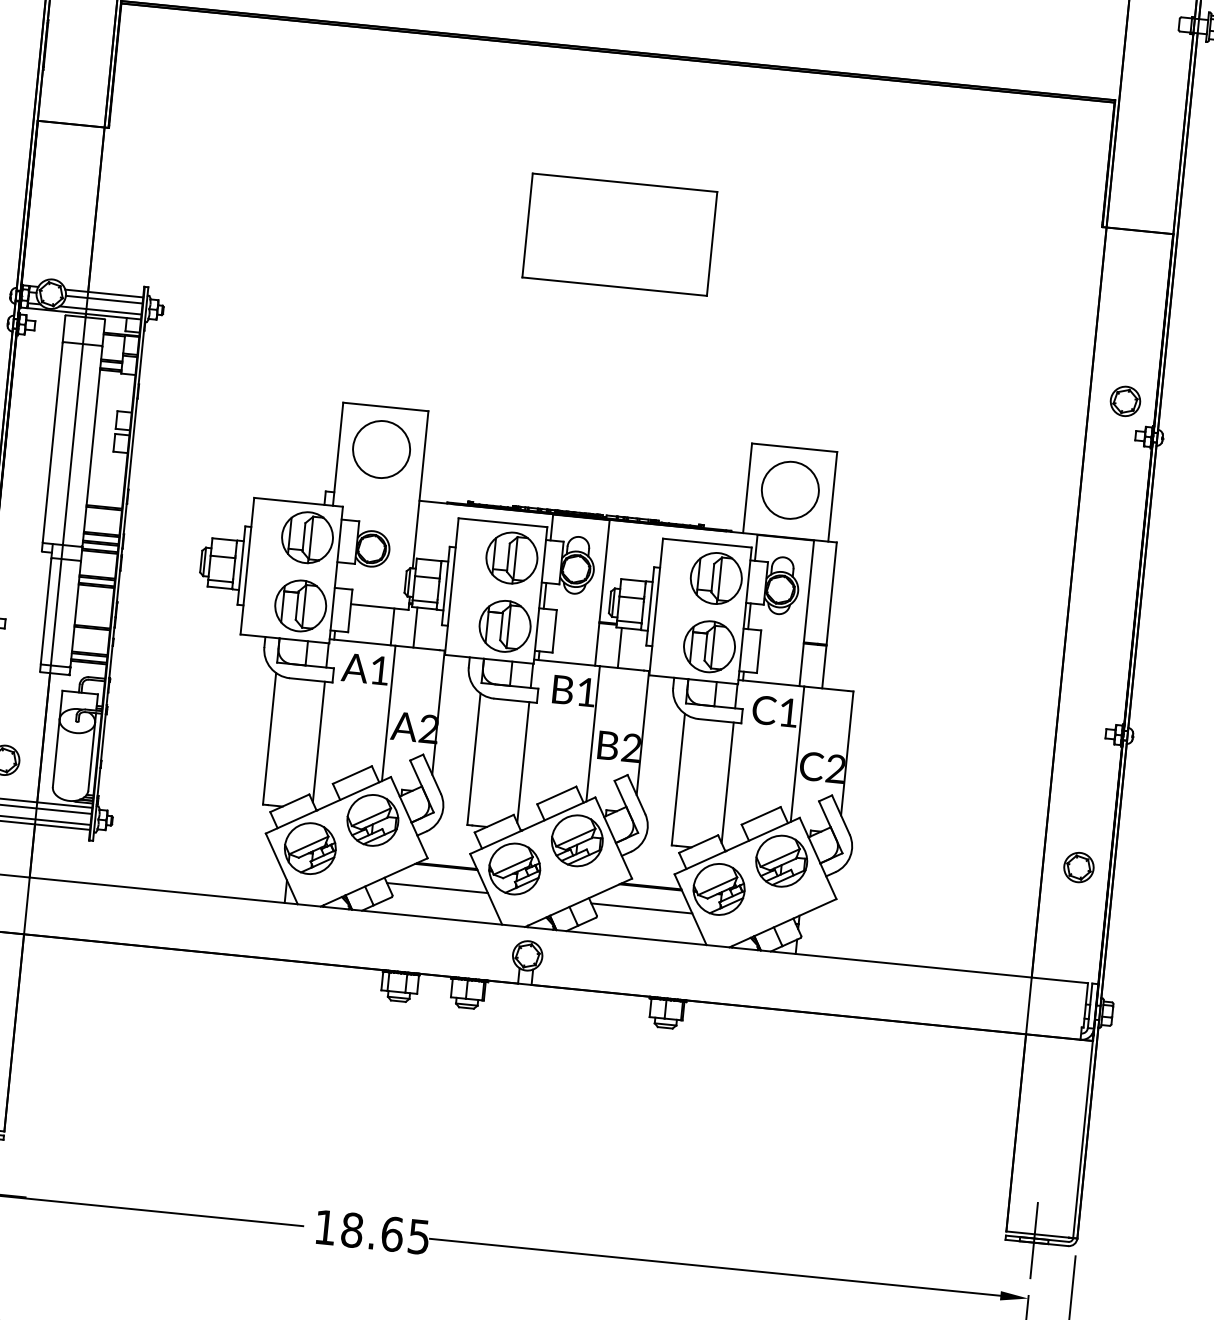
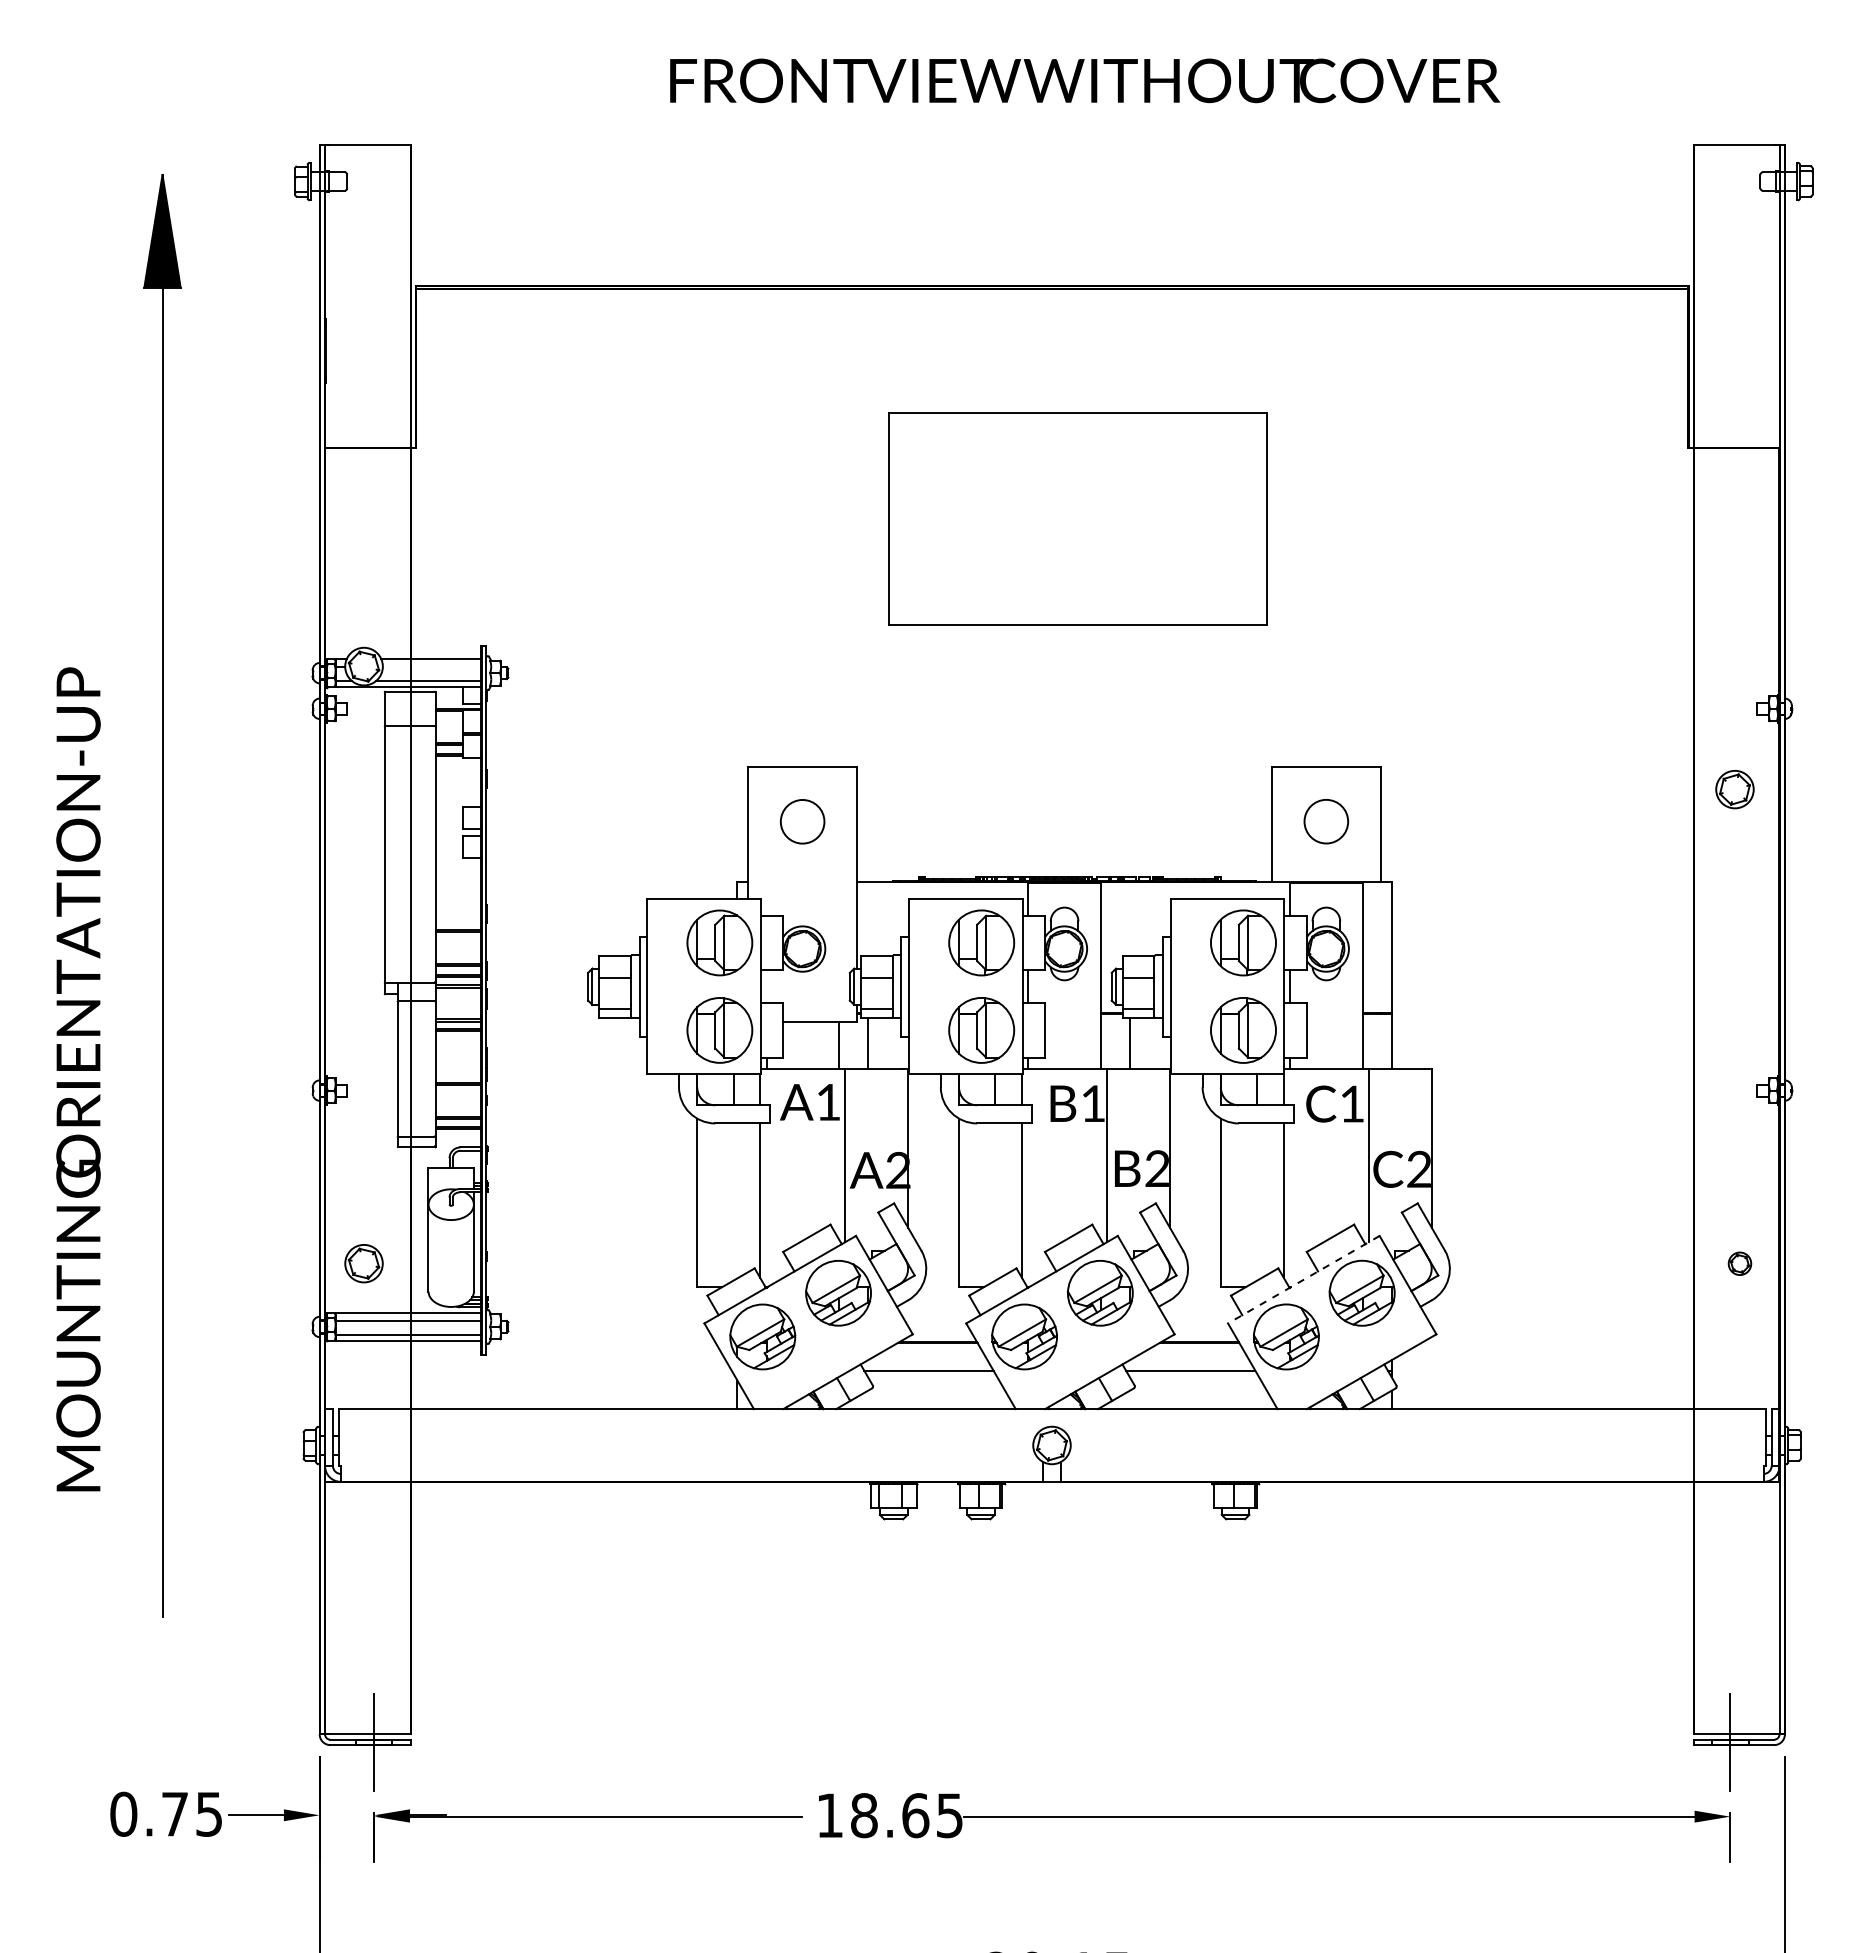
part: (619, 234) -> (1077, 519), size x1.6
line: (103, 299) -> (431, 666), removed
part: (1125, 401) -> (1734, 789), moved
circle: (381, 449) -> (802, 821), size x0.6
circle: (790, 490) -> (1326, 821), size x0.6
line: (736, 845) -> (1303, 1279), solid -> dashed
part: (1078, 867) -> (1739, 1263), size x0.6

